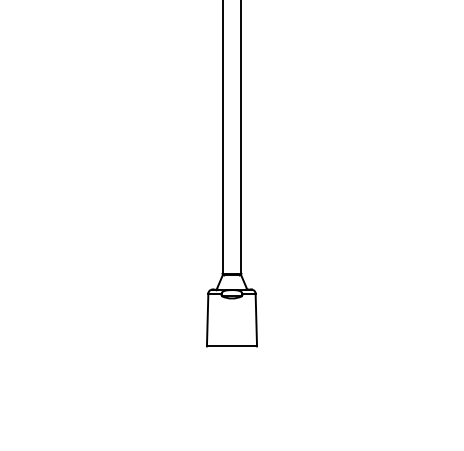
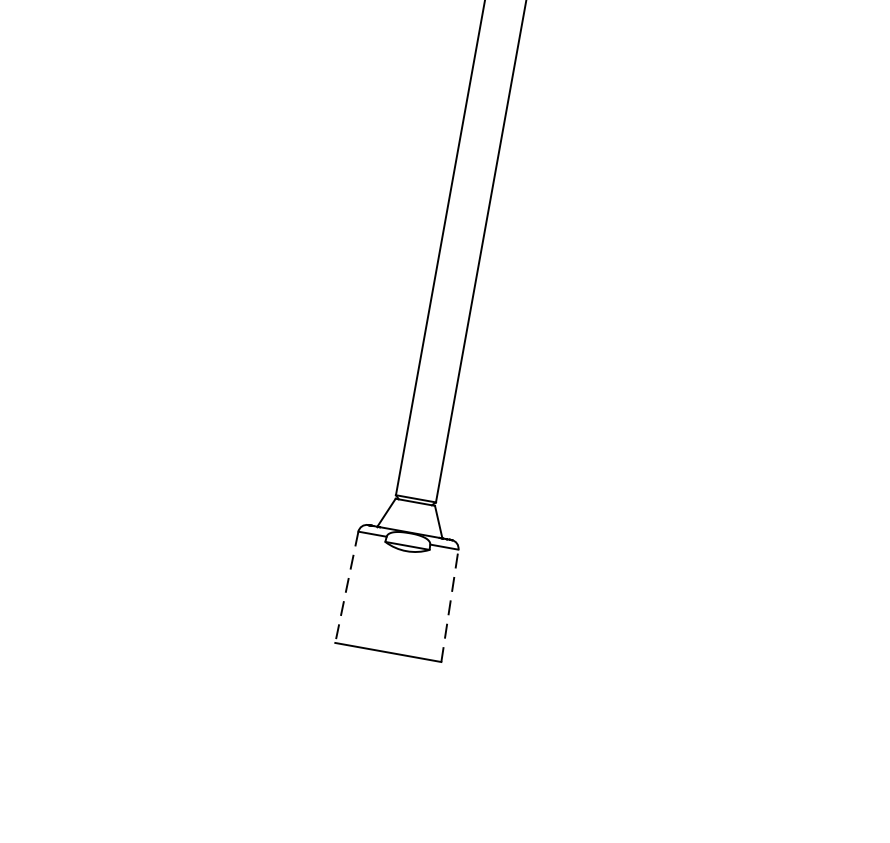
line: (256, 319) -> (450, 604), solid -> dashed
line: (207, 320) -> (346, 588), solid -> dashed

